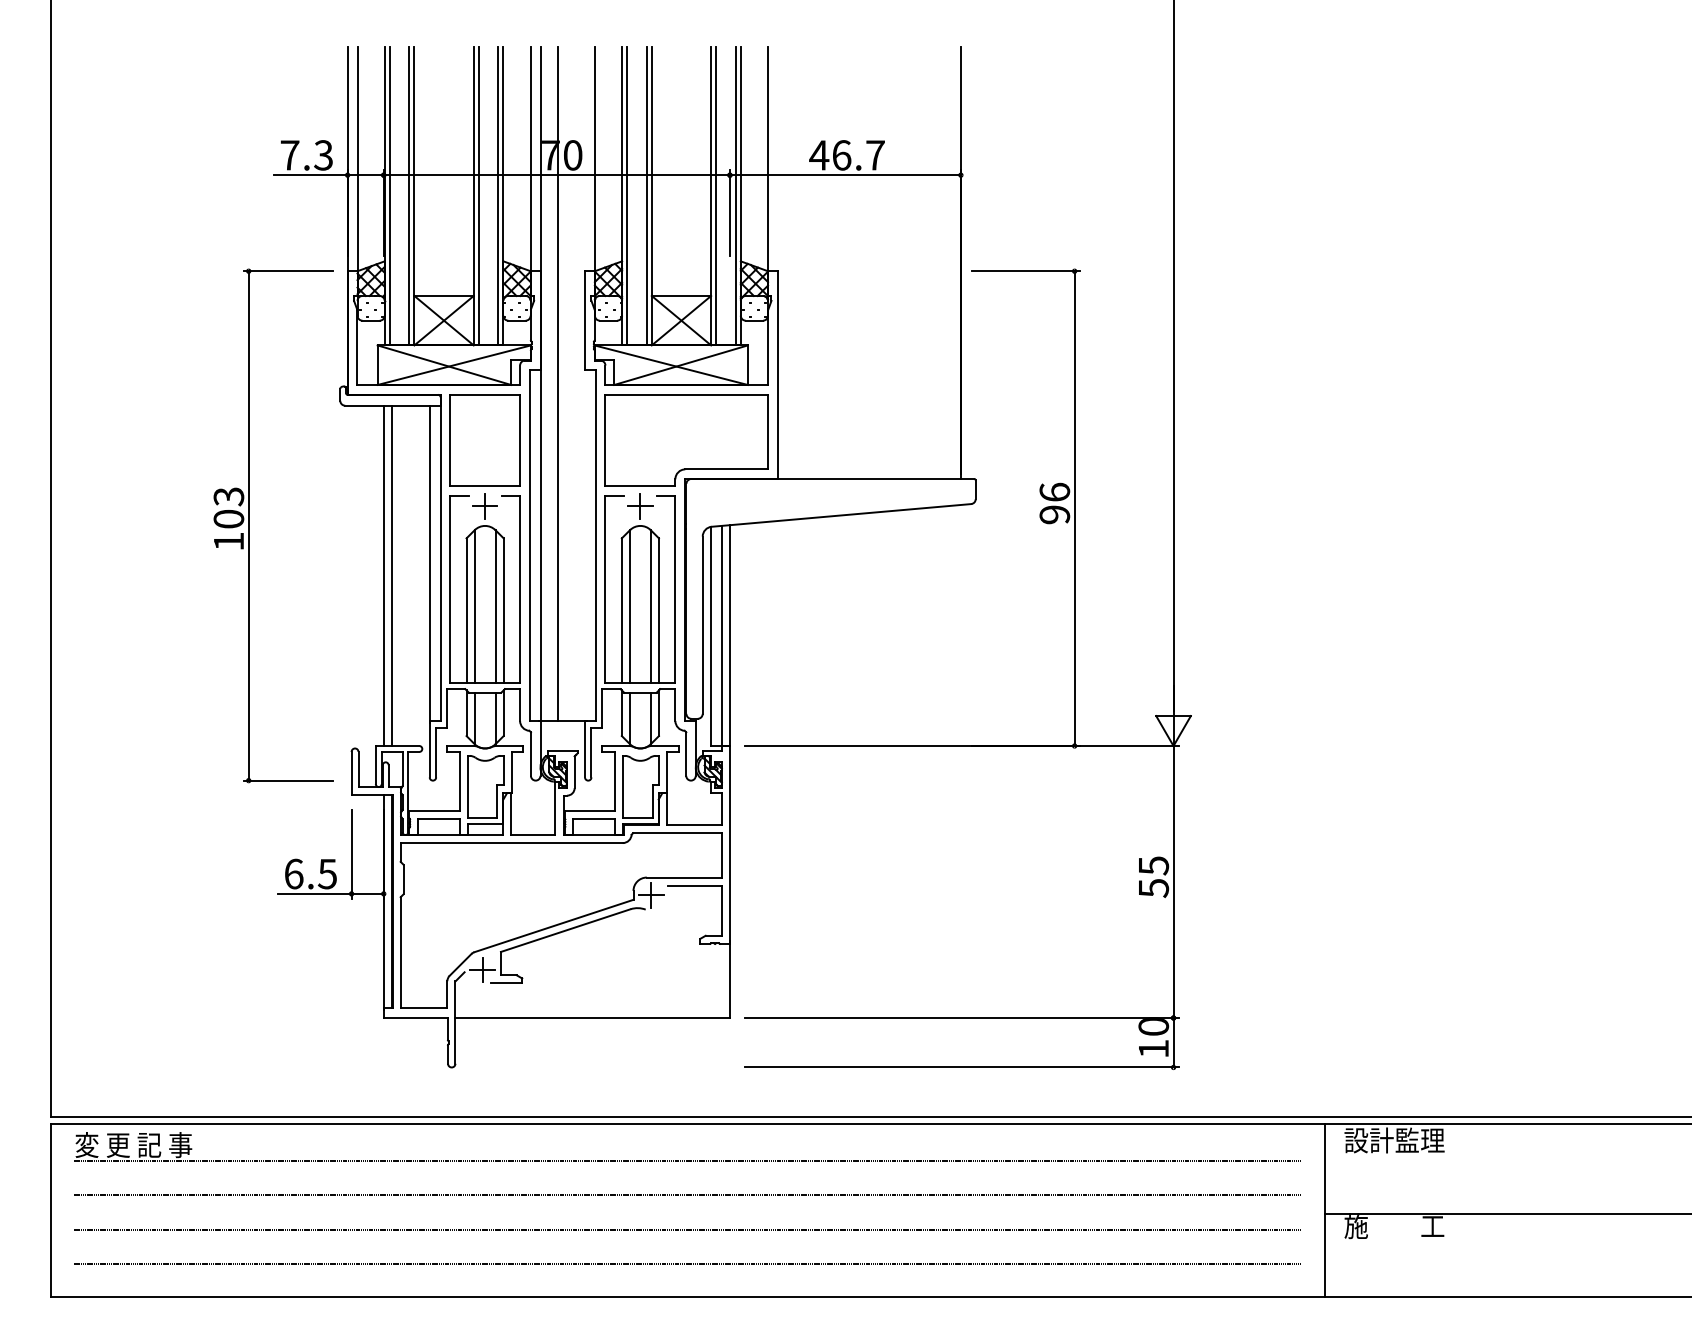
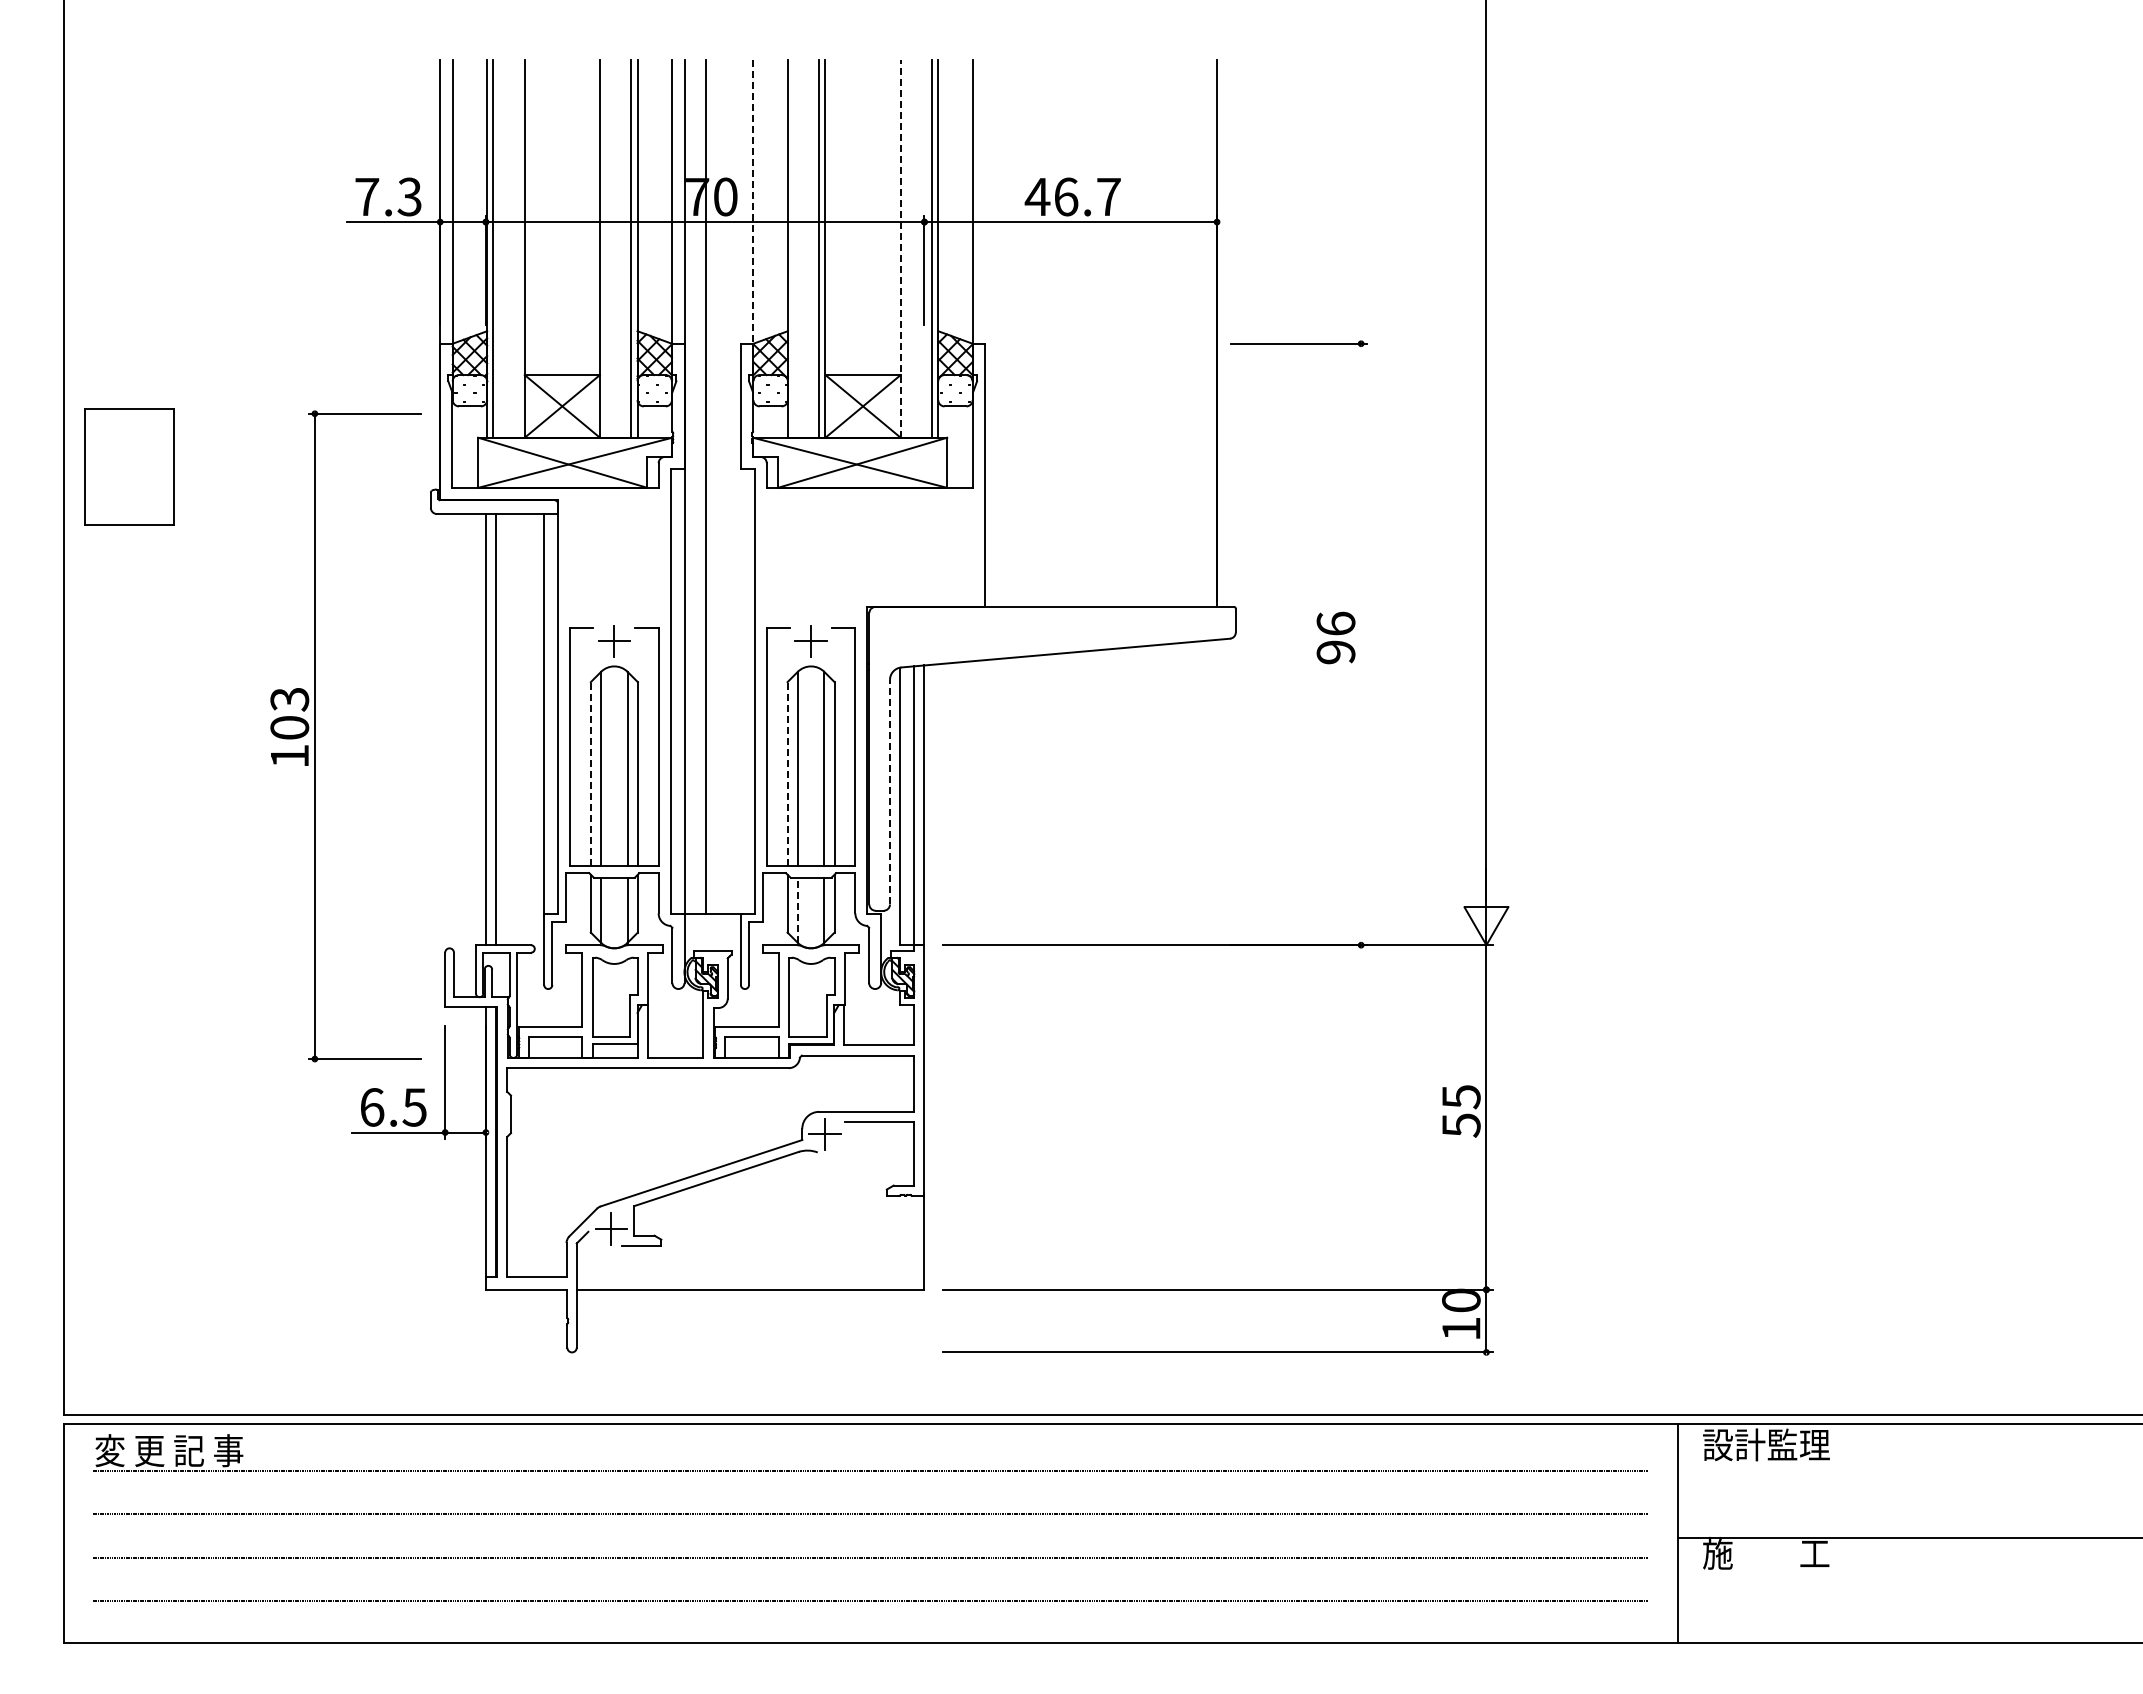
line: (594, 161) -> (753, 204), solid -> dashed
line: (409, 196) -> (518, 248), removed
line: (478, 196) -> (606, 248), removed
line: (627, 196) -> (794, 248), removed
line: (711, 196) -> (900, 249), solid -> dashed
line: (715, 196) -> (906, 248), removed
part: (485, 439) -> (129, 466), moved
part: (686, 439) -> (869, 557), removed
line: (1074, 508) -> (1361, 644), removed
part: (249, 526) -> (315, 736), moved
line: (466, 610) -> (590, 773), solid -> dashed
line: (621, 610) -> (787, 773), solid -> dashed
line: (703, 624) -> (890, 791), solid -> dashed
line: (629, 718) -> (797, 910), solid -> dashed

